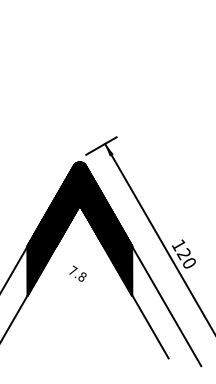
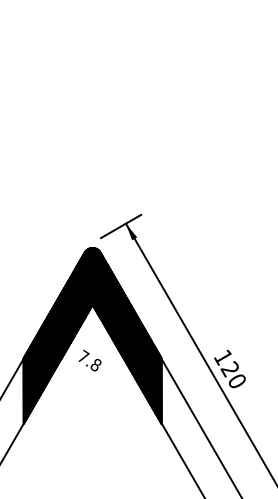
text: (77, 273) -> (89, 360), moved

